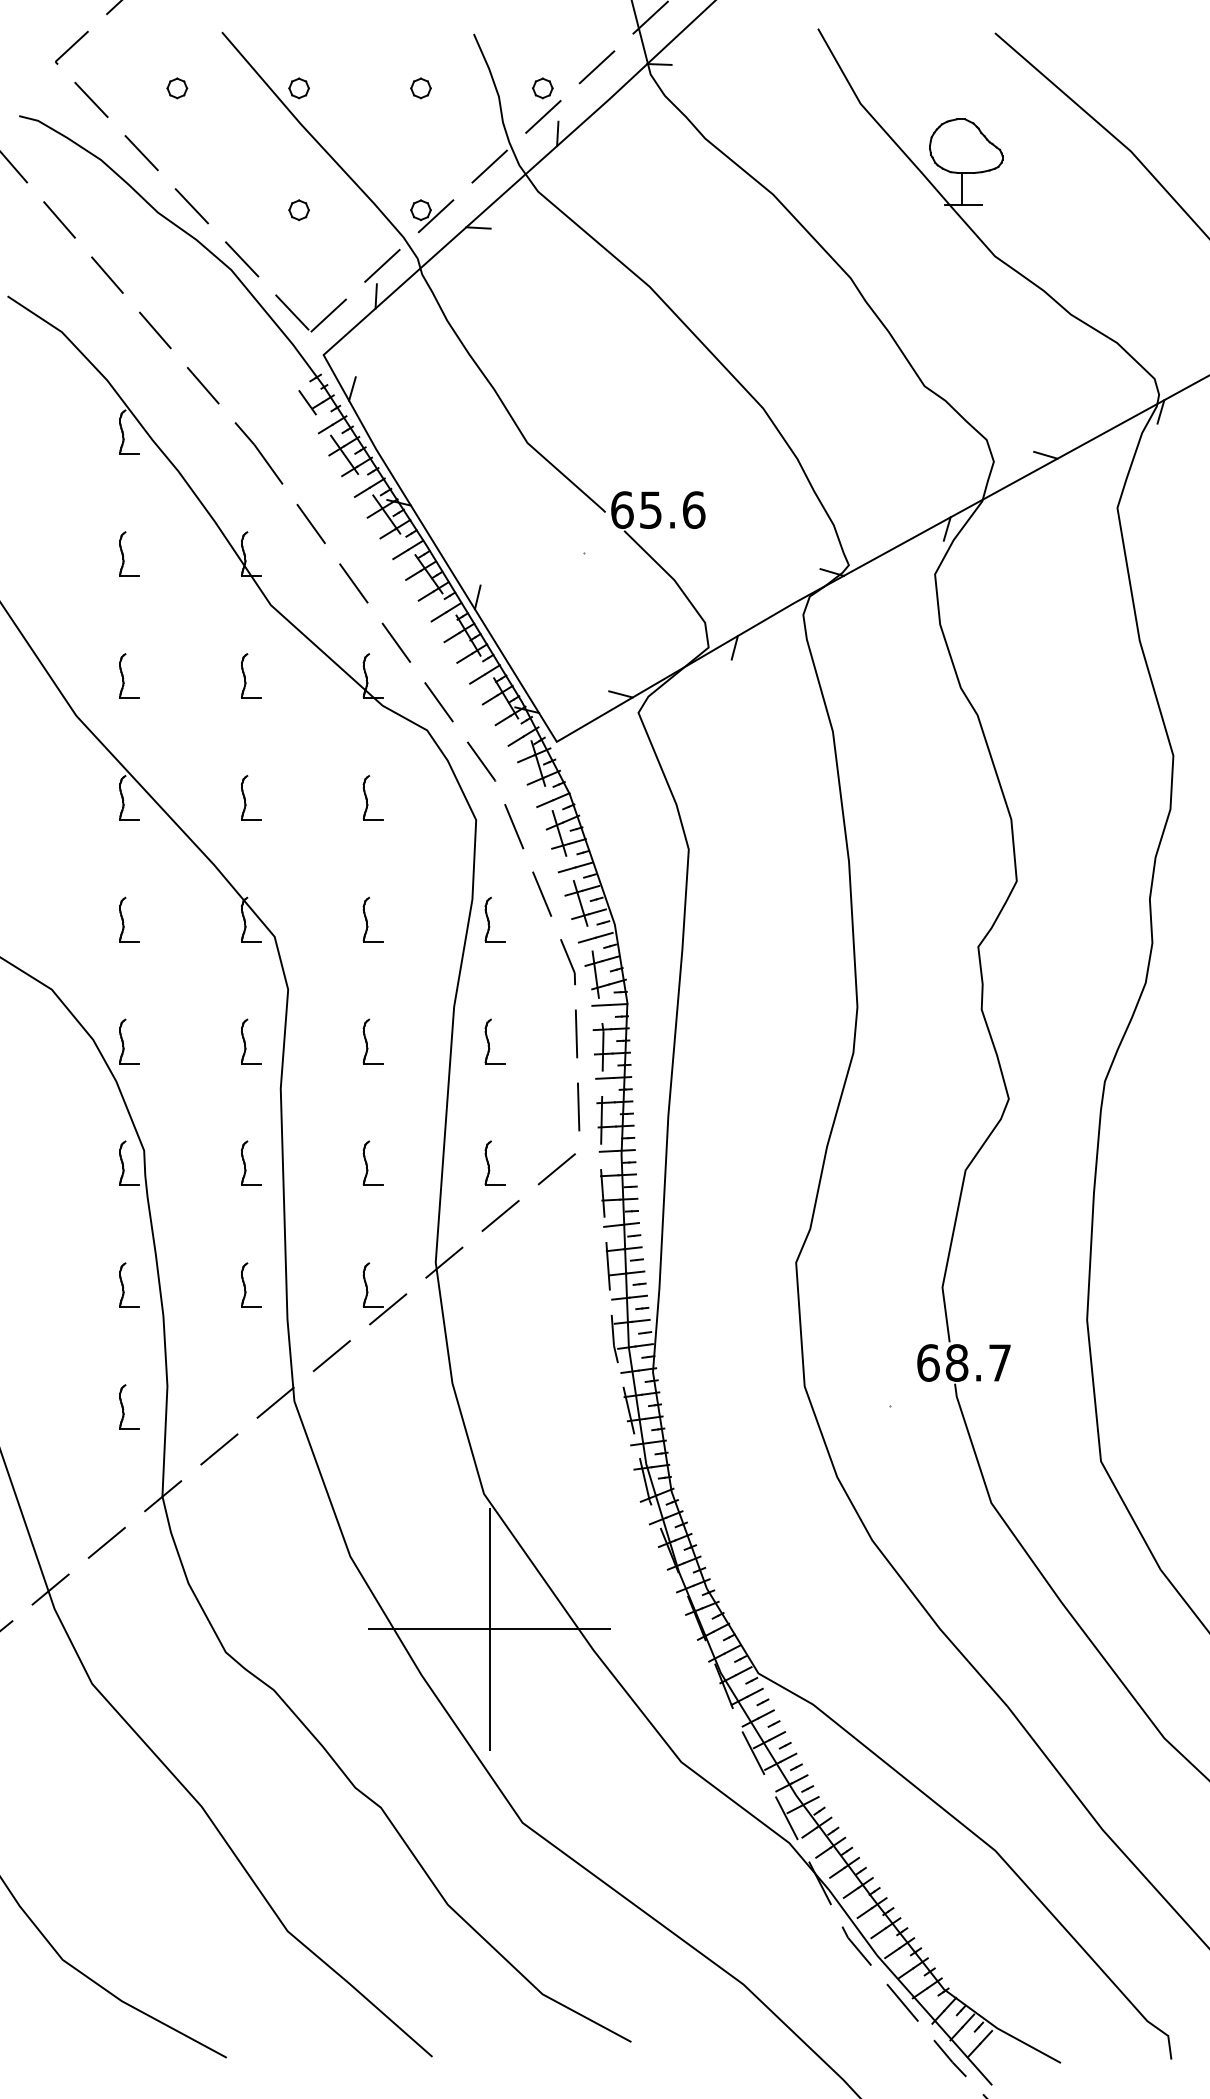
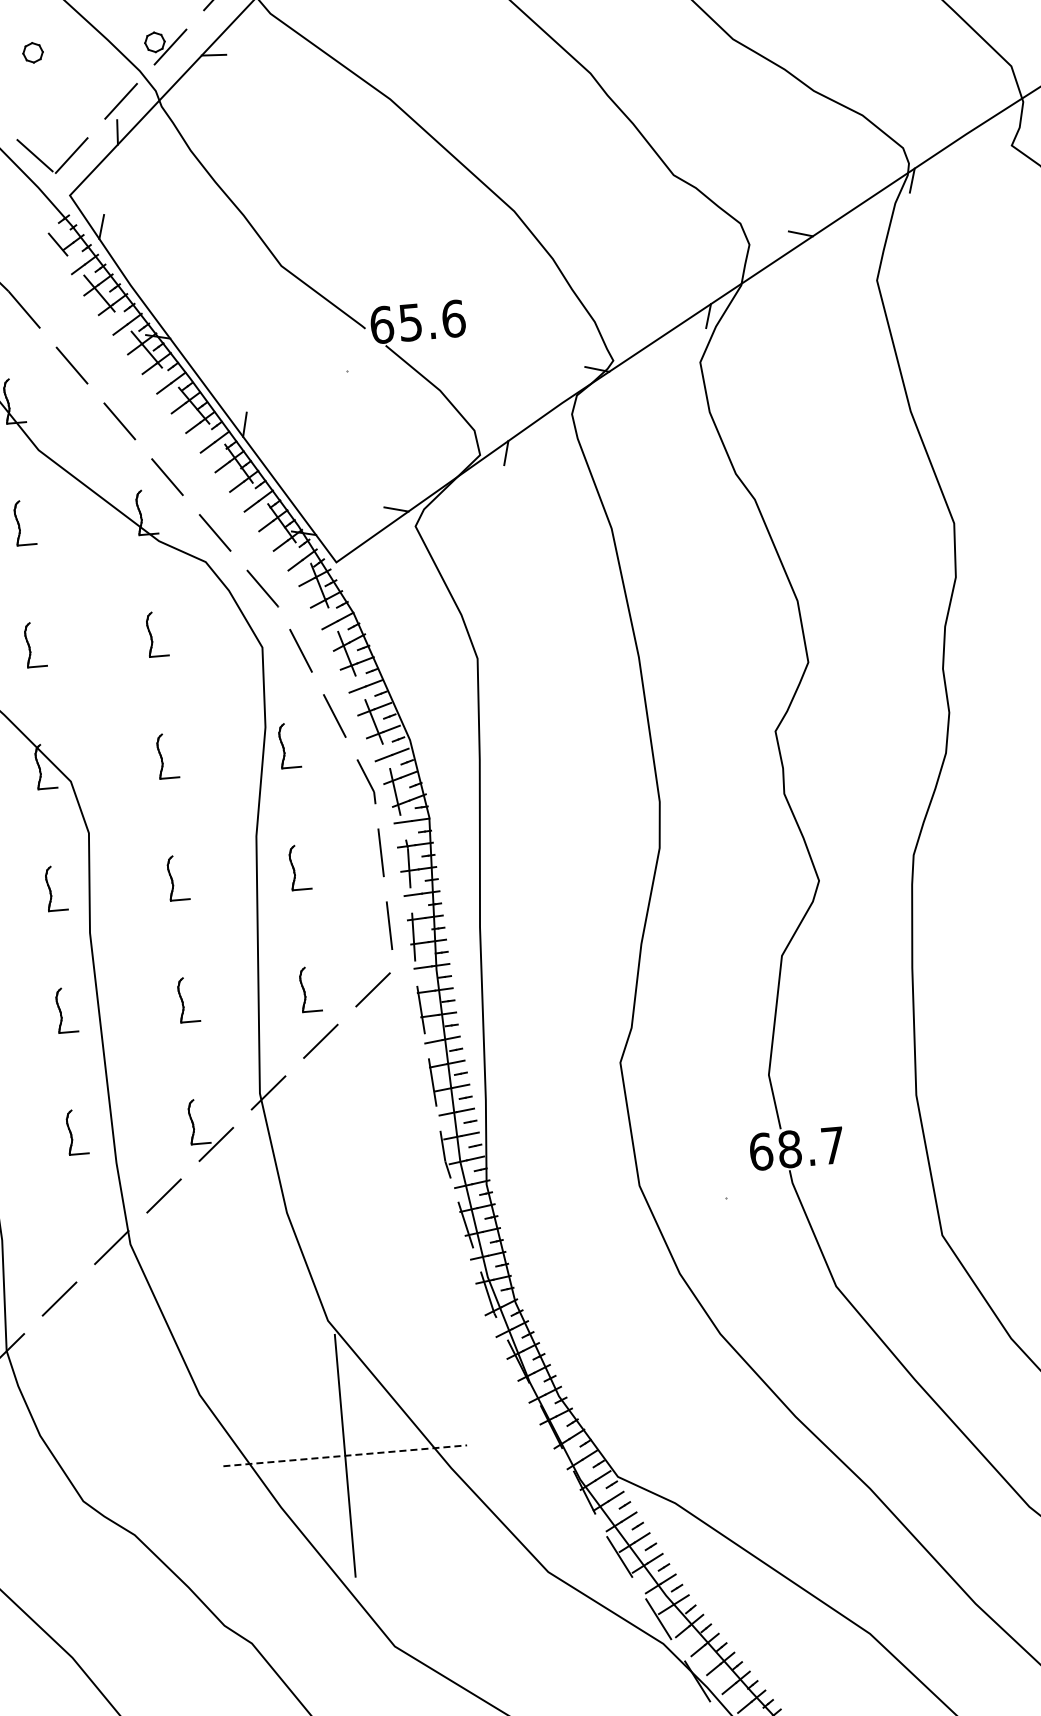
line: (489, 1629) -> (345, 1455), solid -> dashed

